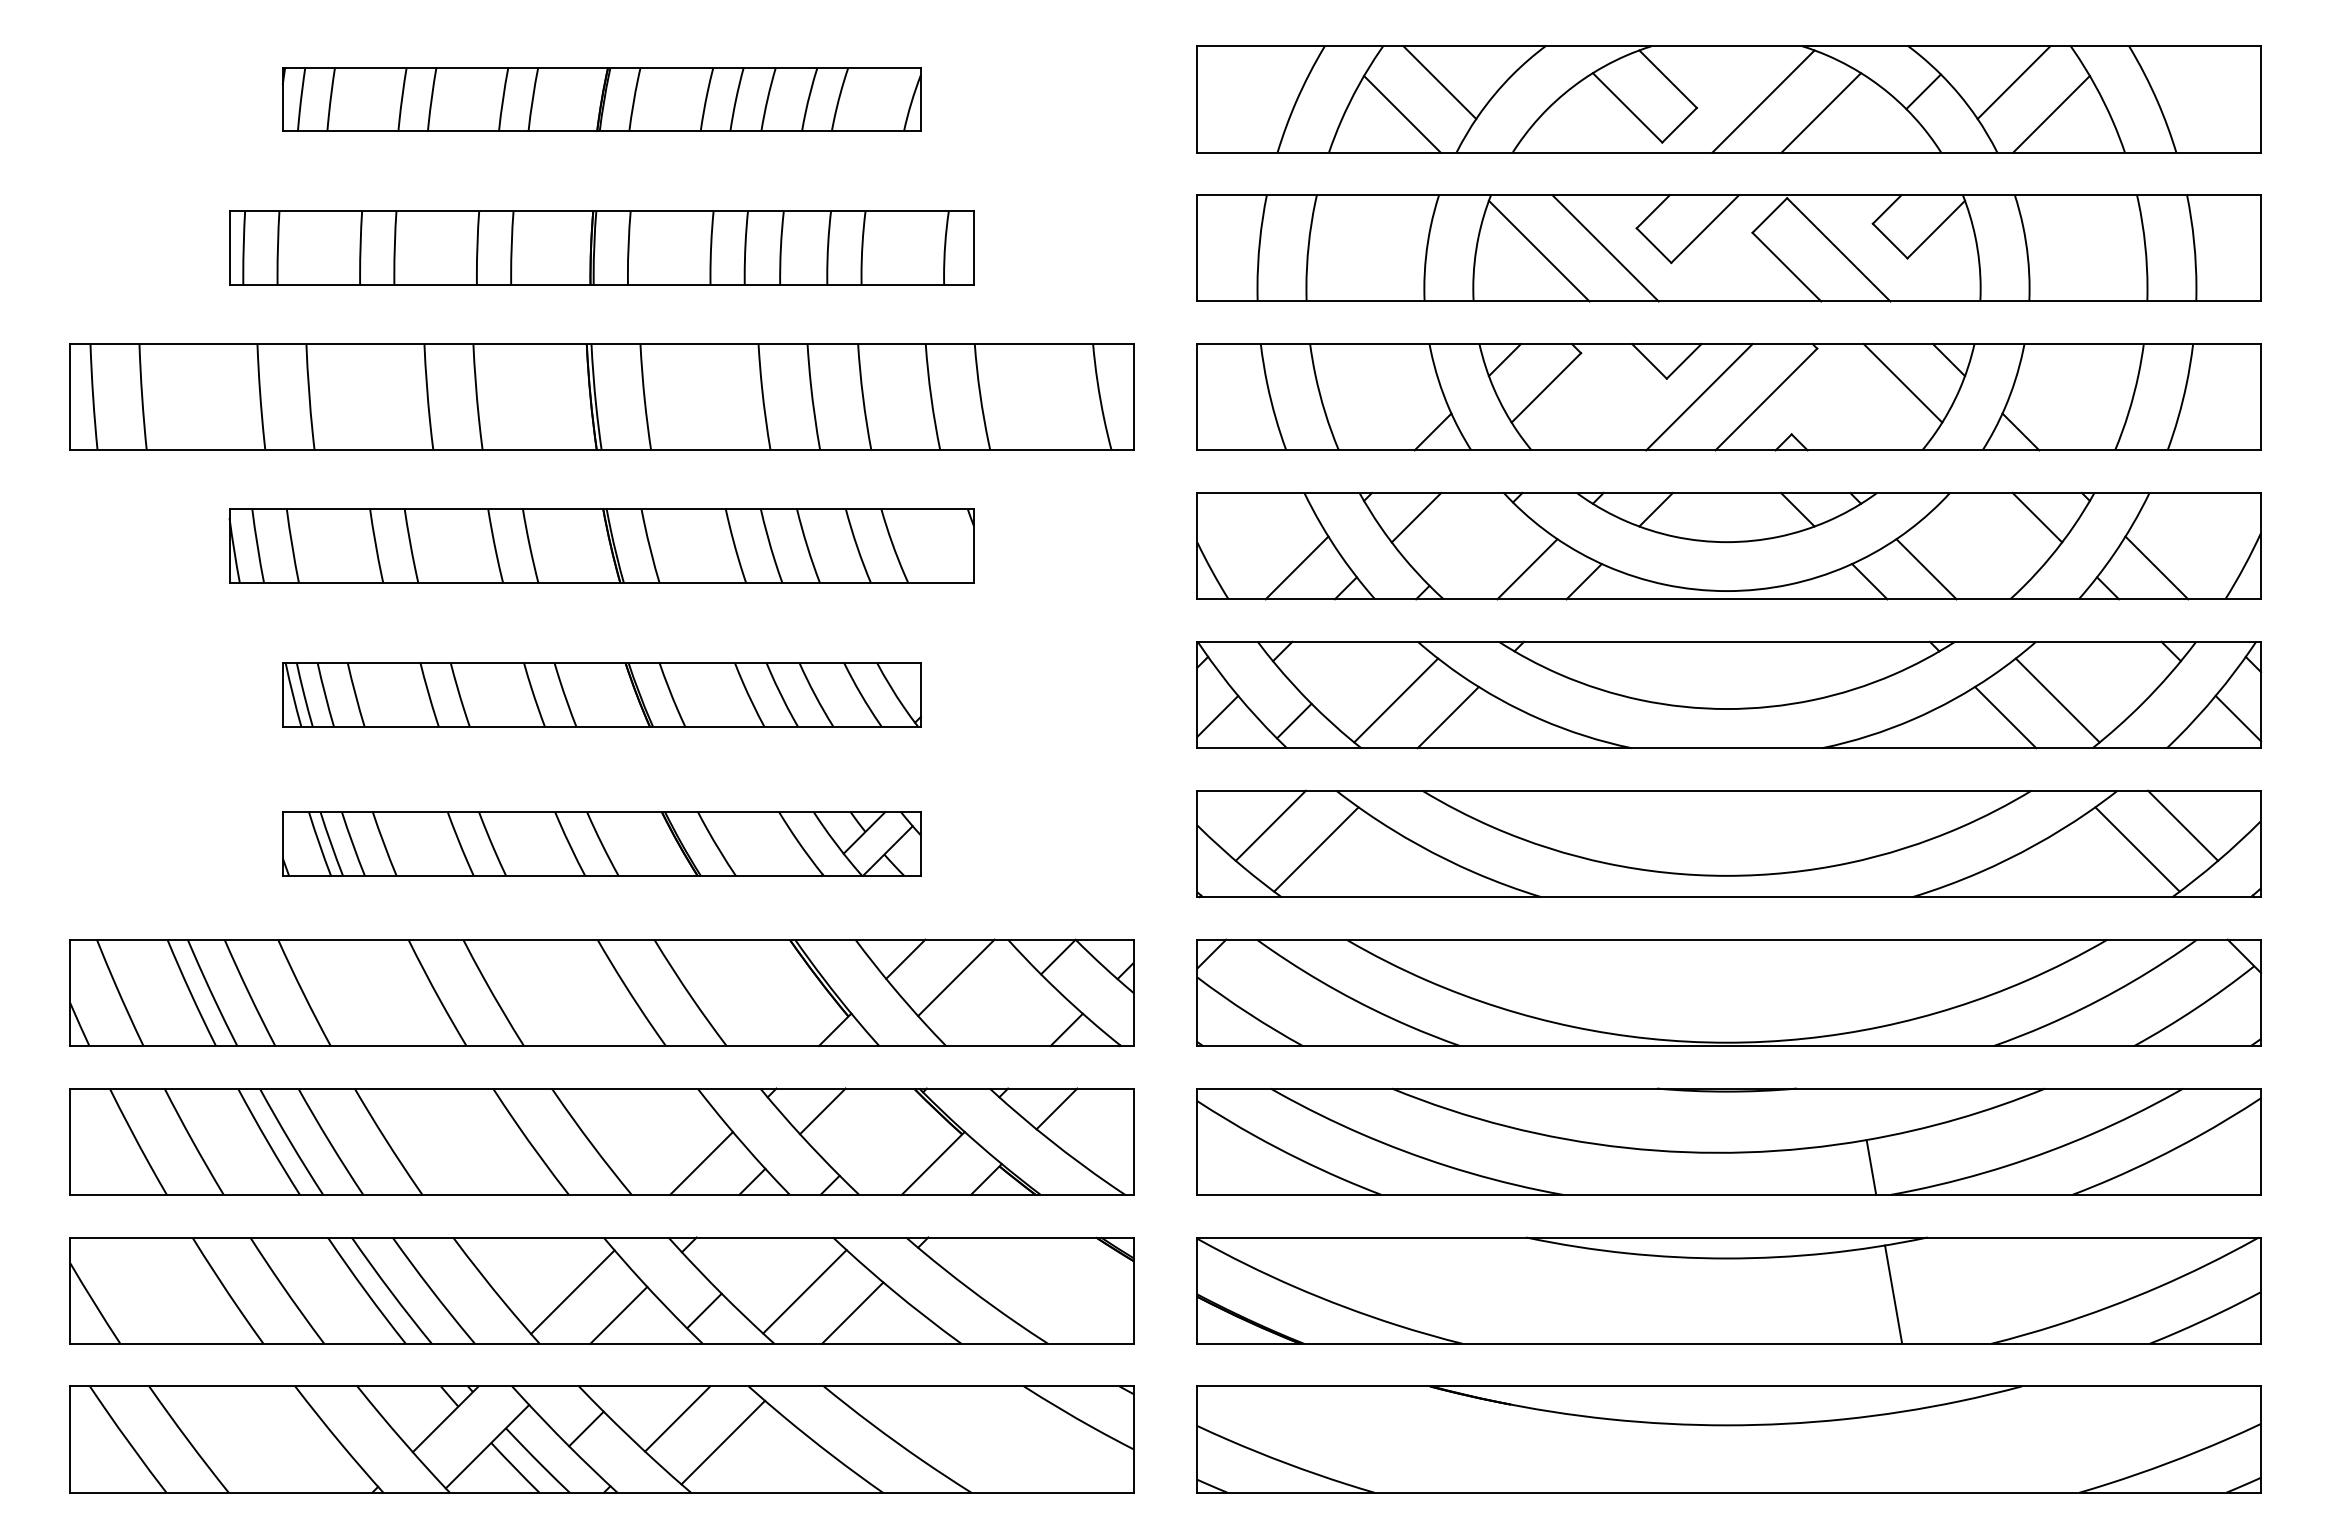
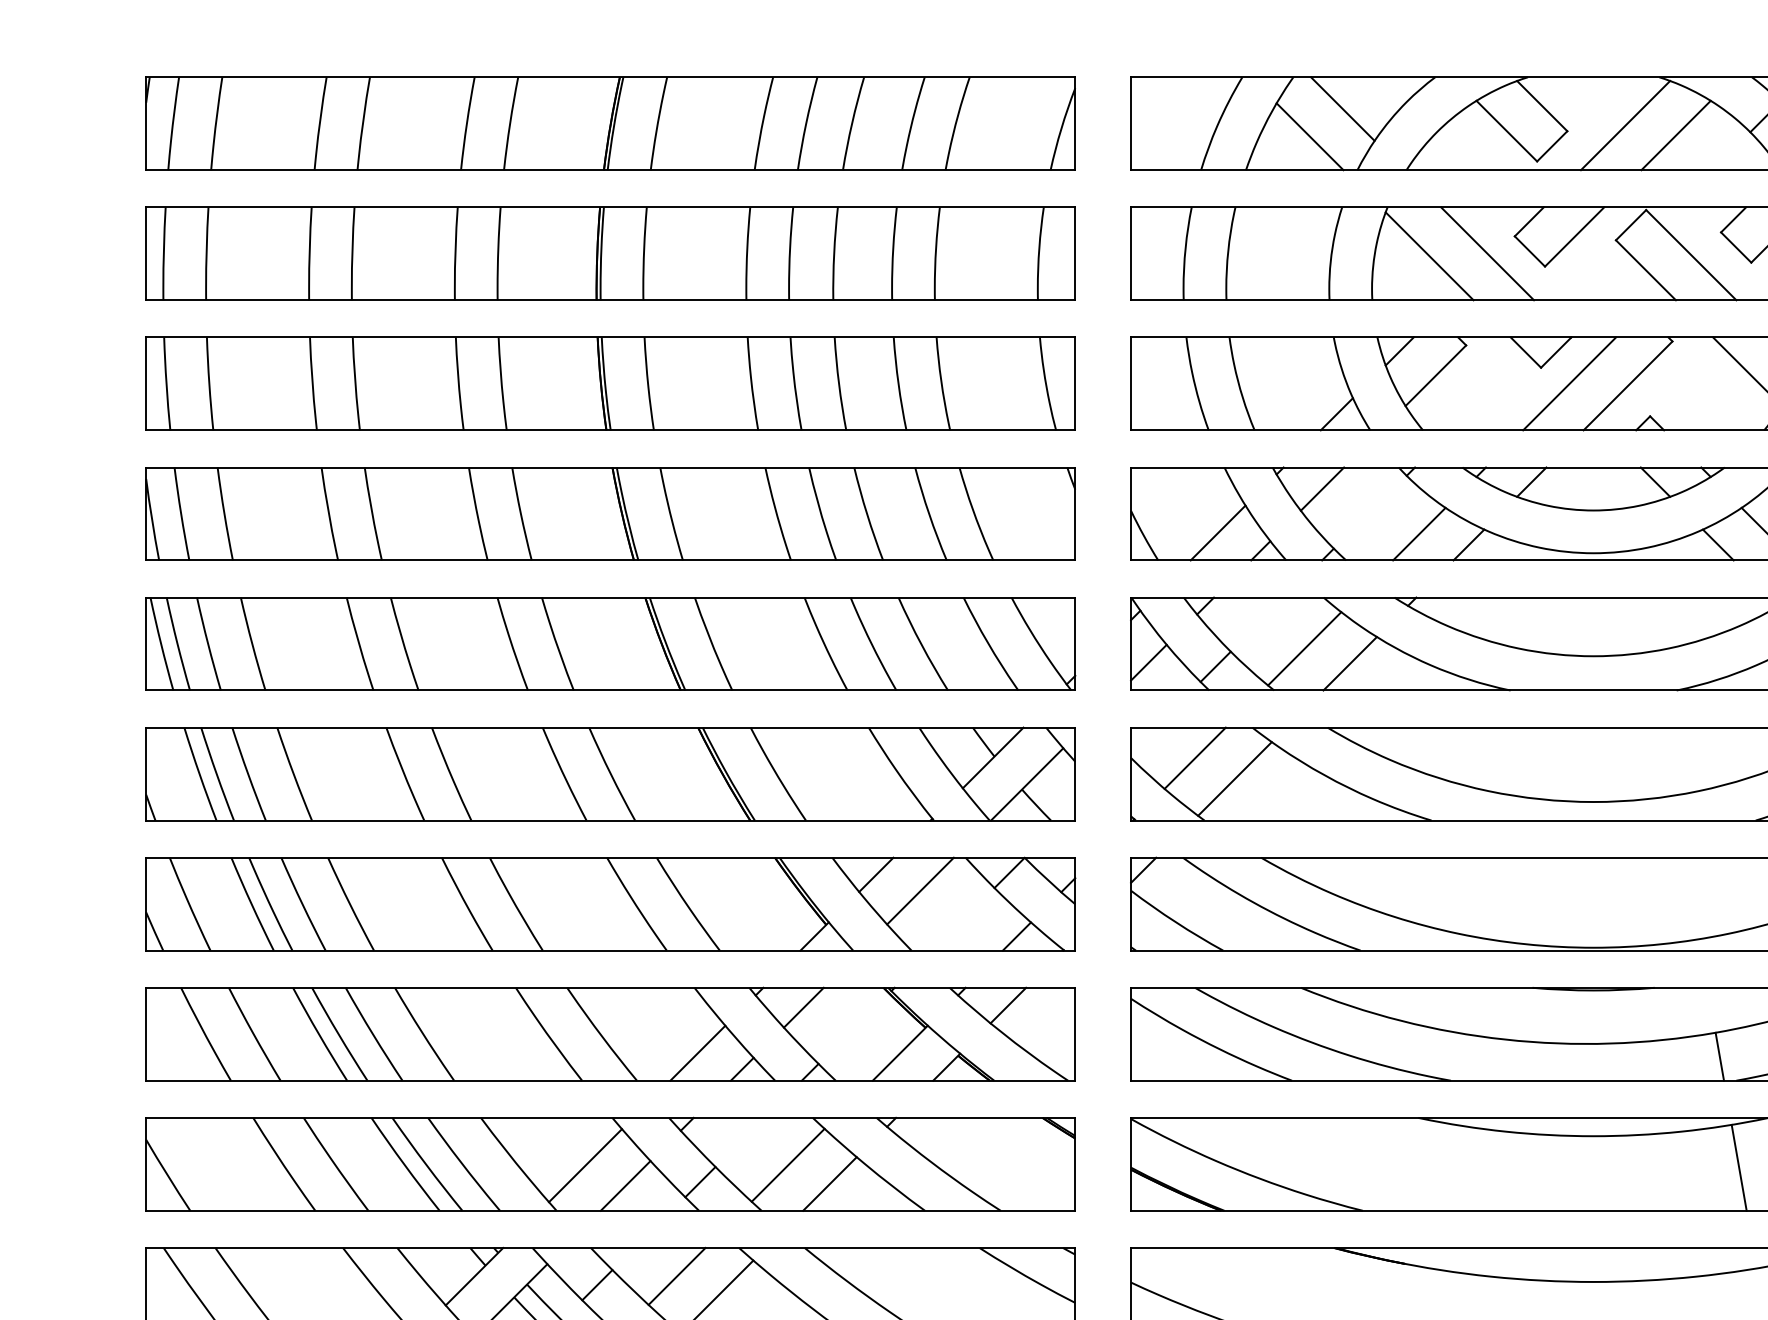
part: (601, 99) -> (610, 123), size x1.67
part: (601, 247) -> (610, 253), size x1.43
part: (601, 545) -> (610, 513), size x1.43
part: (601, 694) -> (610, 643), size x1.67
part: (601, 843) -> (610, 773), size x1.67

